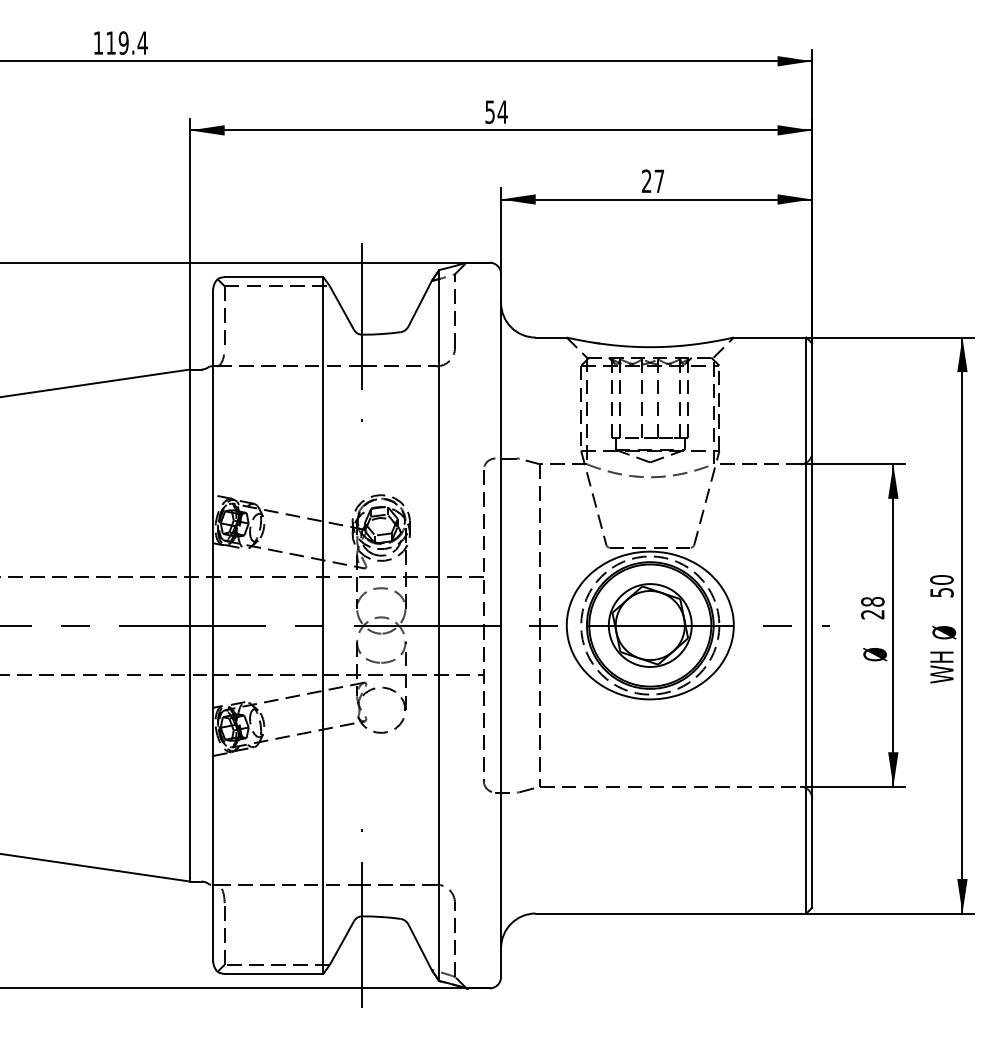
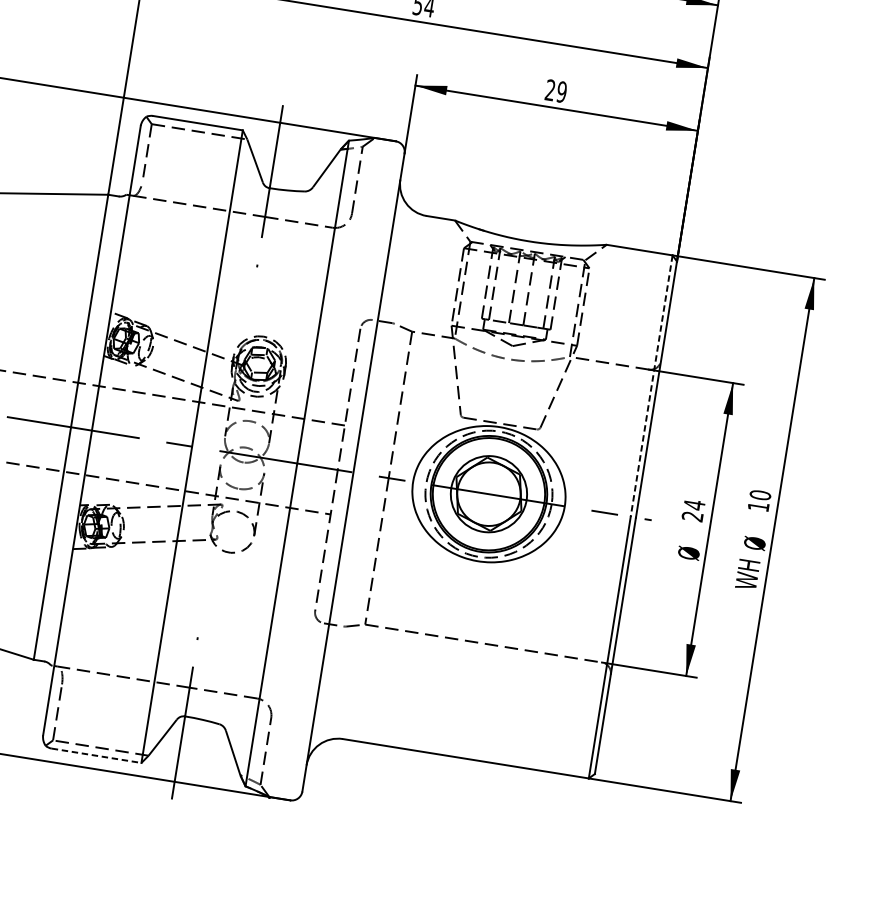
text: (659, 181) -> (561, 92), 27 -> 29
line: (806, 481) -> (651, 386), solid -> dashed
text: (941, 592) -> (758, 506), 50 -> 10
text: (872, 601) -> (694, 504), 28 -> 24
line: (274, 973) -> (97, 755), solid -> dashed

